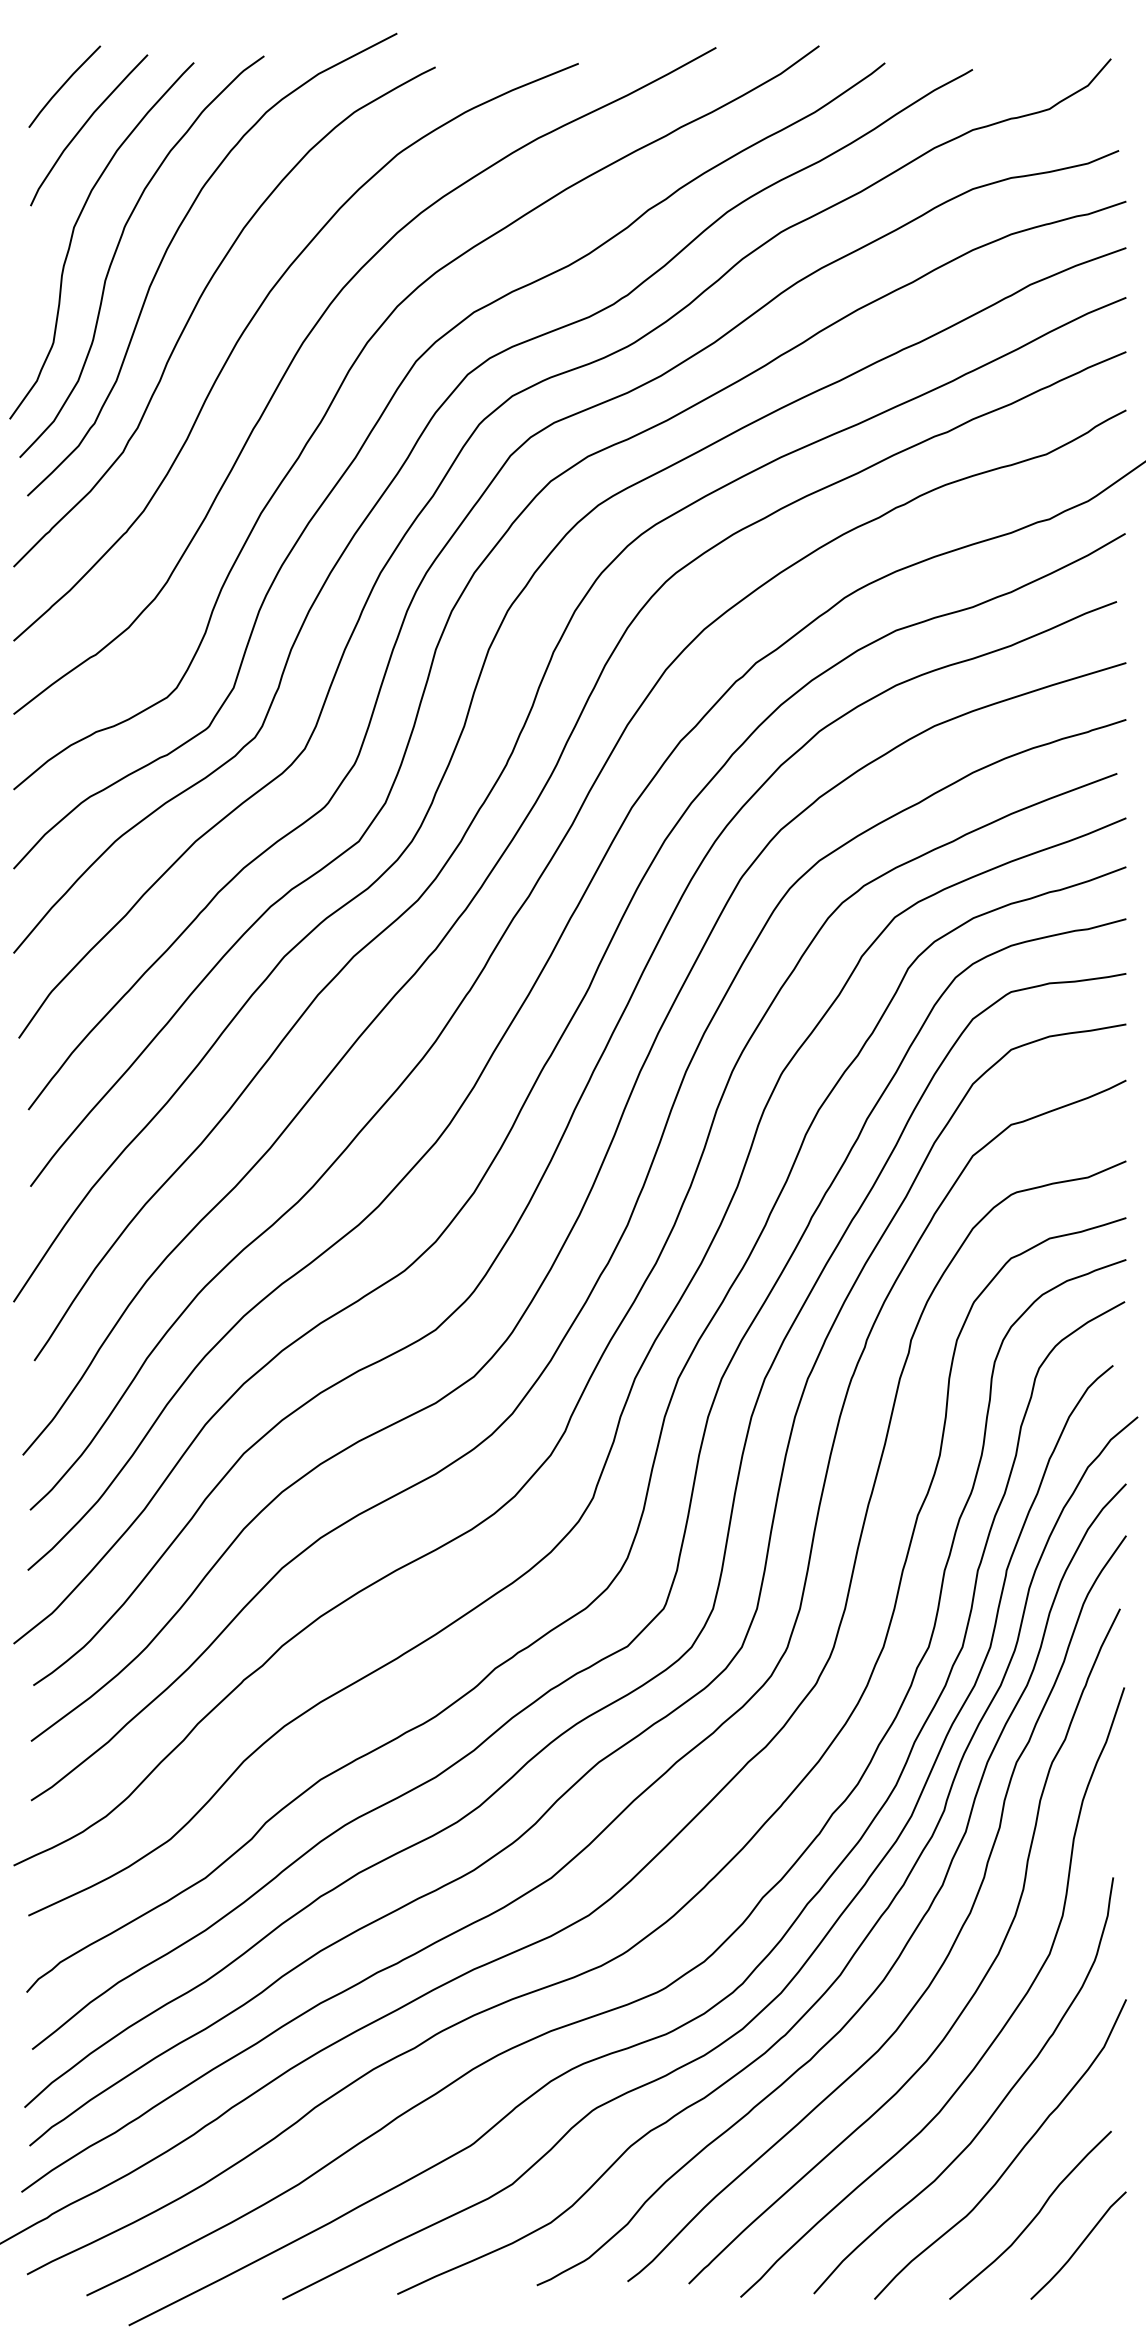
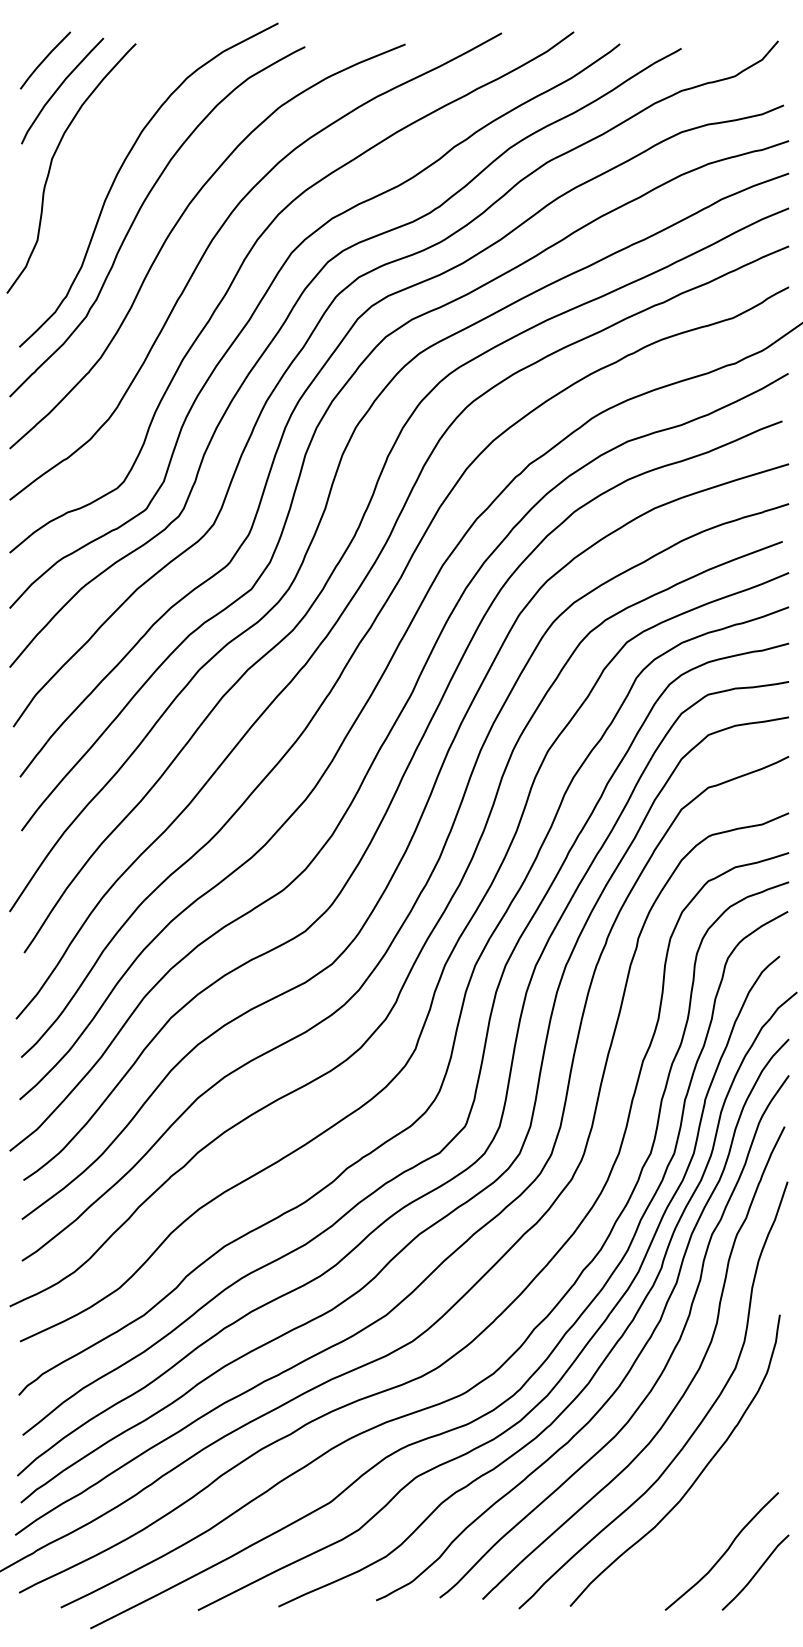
curve: (118, 247) -> (83, 173), removed
curve: (1014, 2157) -> (710, 1510), removed

